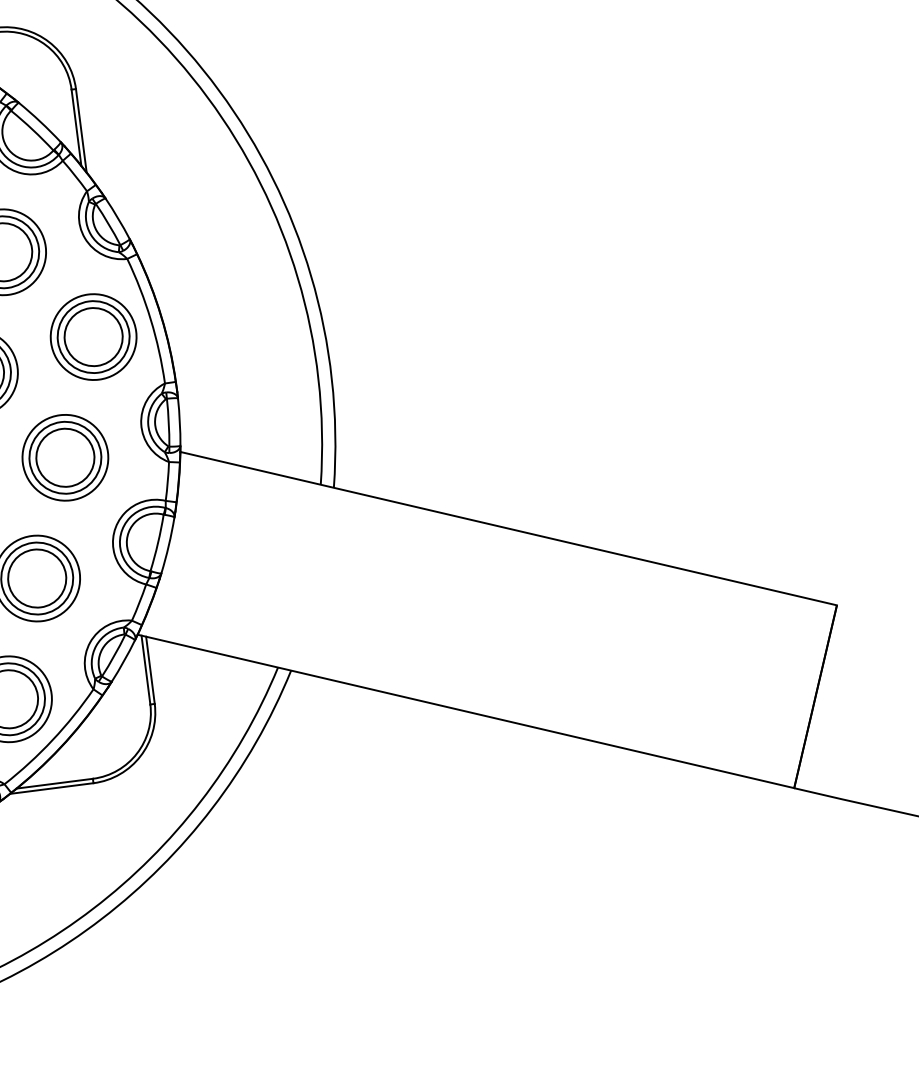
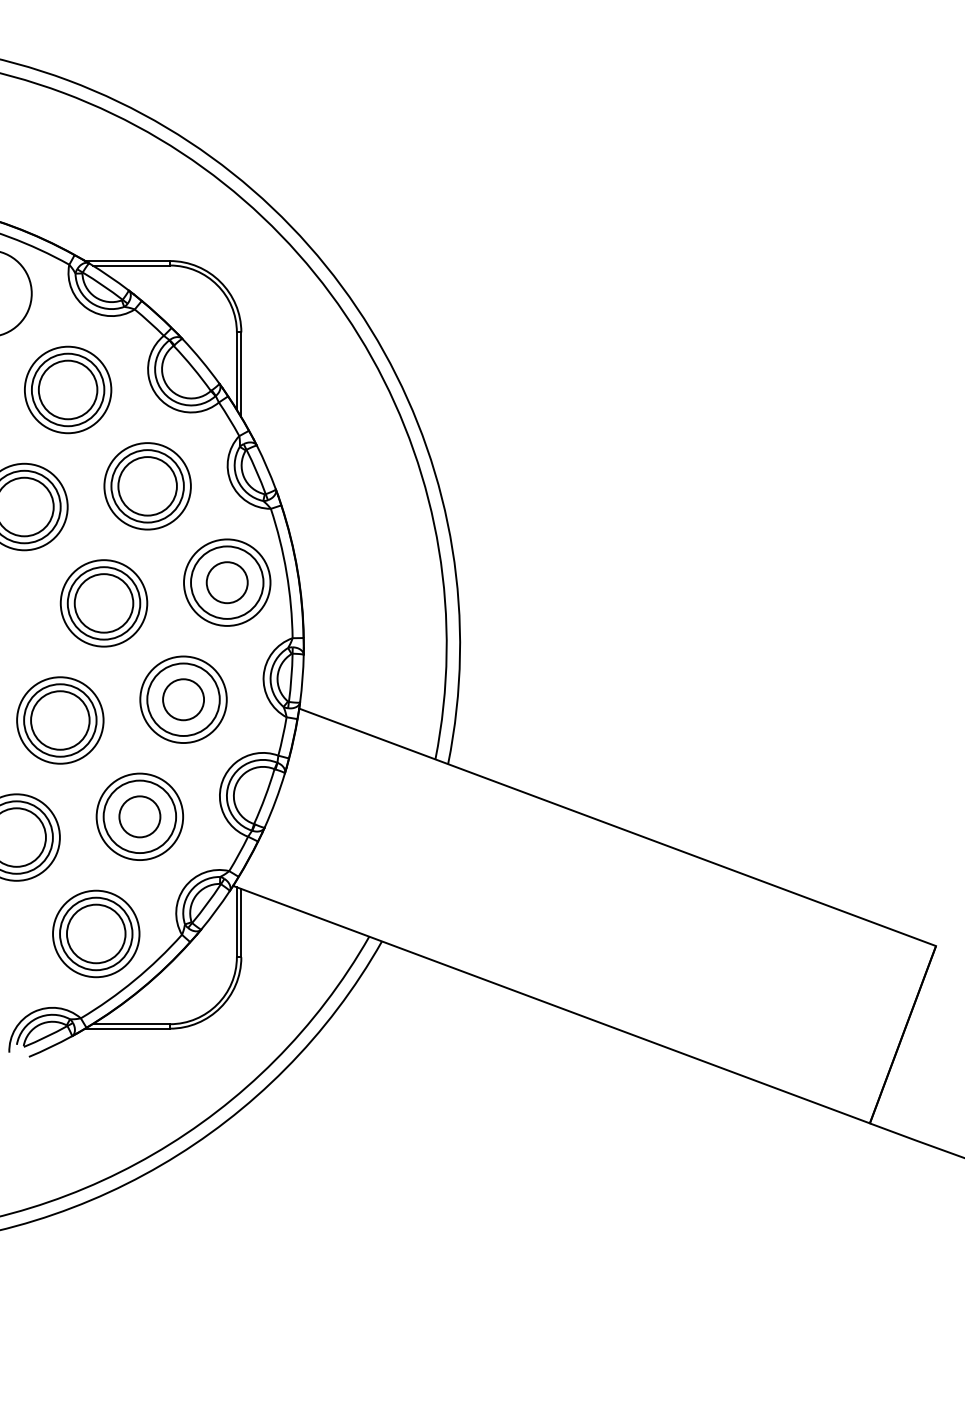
circle: (92, 337) -> (226, 582), size x0.7
circle: (65, 457) -> (183, 699), size x0.7
circle: (36, 578) -> (139, 816), size x0.7

